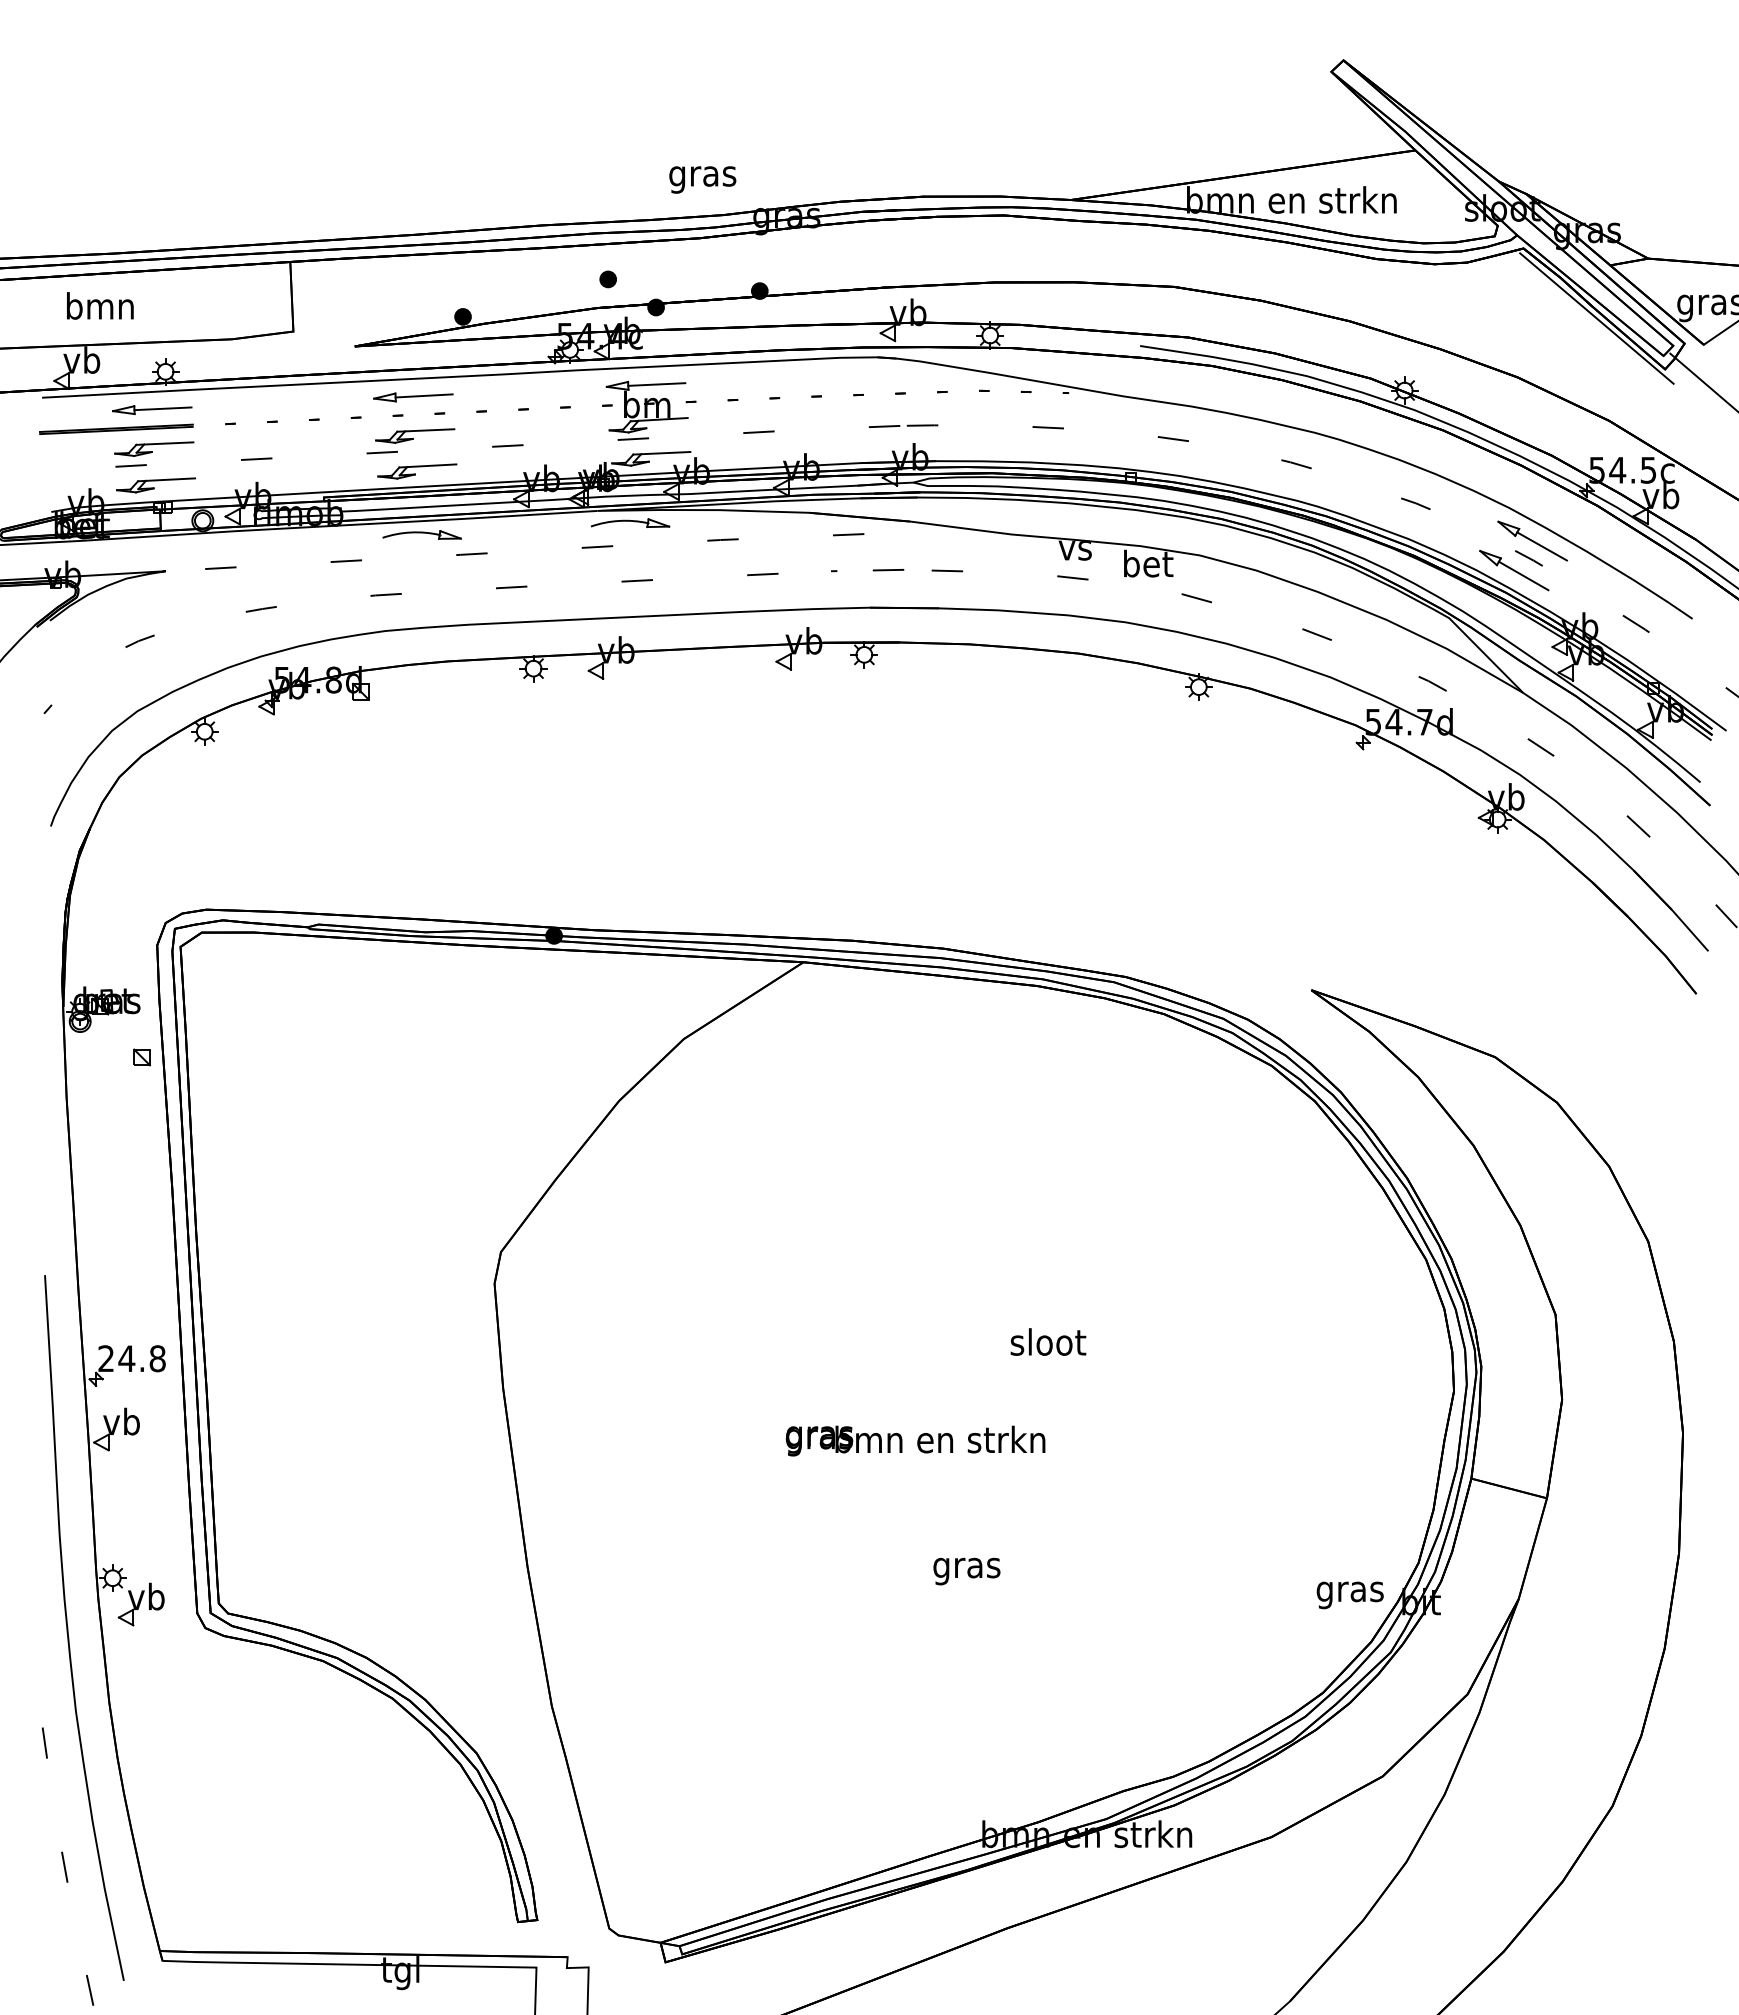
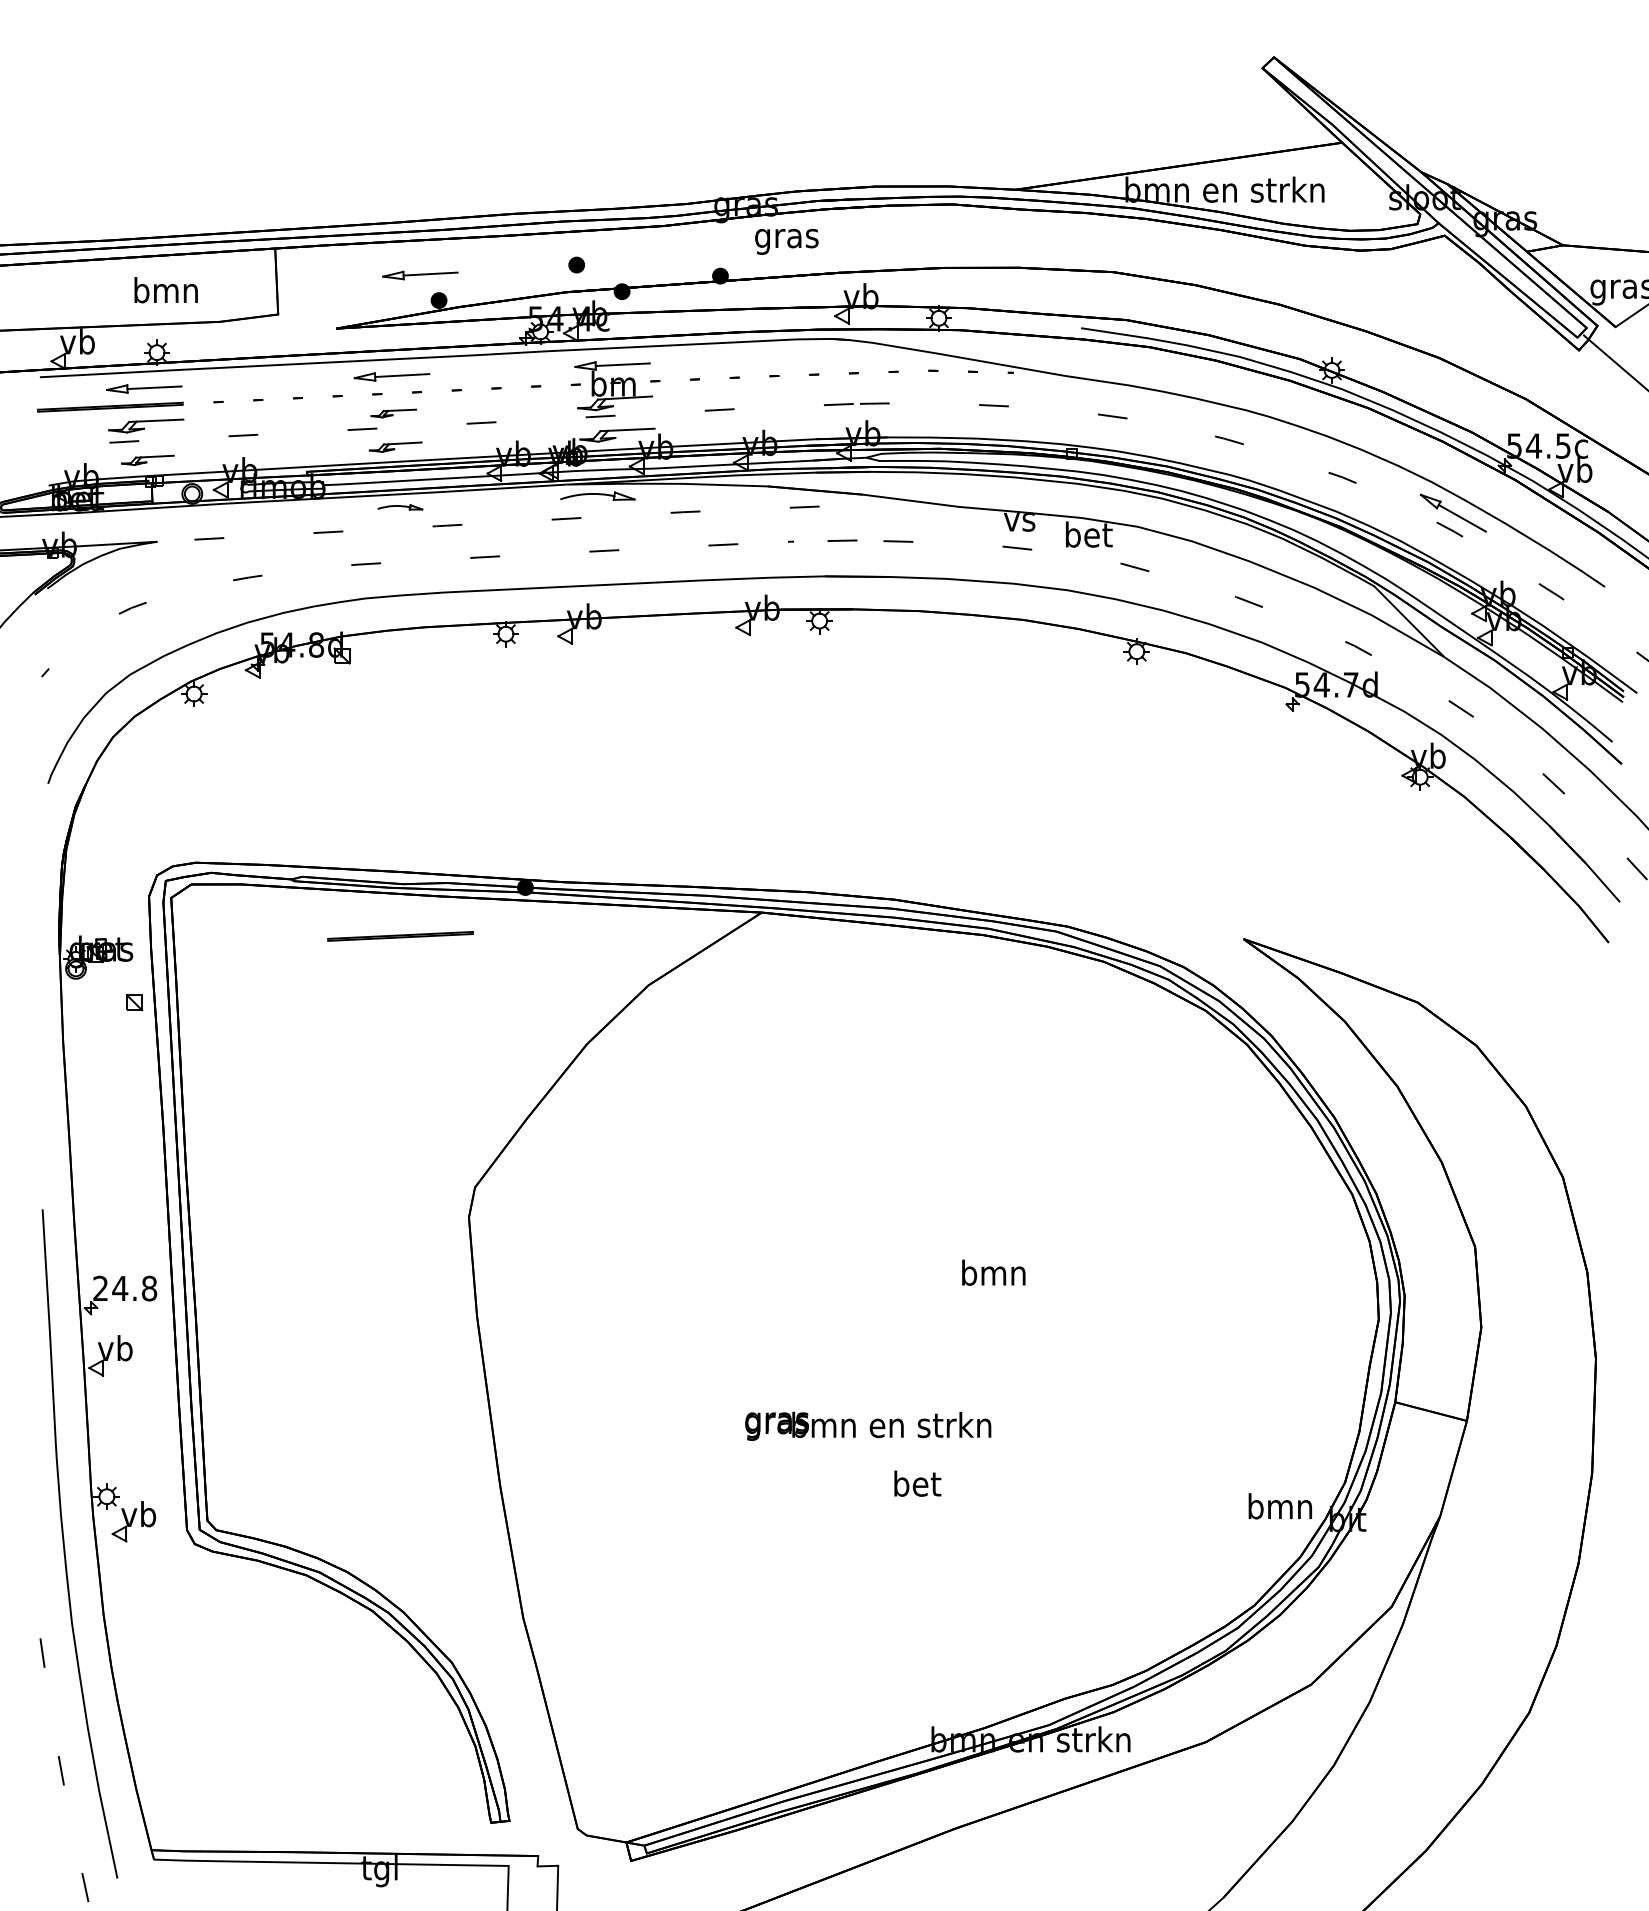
text: (702, 179) -> (786, 241), moved
part: (443, 290) -> (420, 275), added
text: (100, 305) -> (166, 289), moved
line: (1596, 318) -> (1513, 302), removed
part: (415, 435) -> (393, 413), size x0.6
part: (417, 471) -> (395, 447), size x0.7
part: (155, 485) -> (147, 460), size x0.7
part: (421, 534) -> (399, 506), size x0.6
part: (1514, 570) -> (1436, 541), removed
part: (422, 986) -> (400, 935), added
text: (1048, 1341) -> (994, 1272), sloot -> bmn
text: (915, 1440) -> (868, 1425), moved
text: (966, 1567) -> (916, 1486), gras -> bet
text: (1349, 1591) -> (1279, 1509), gras -> bmn

